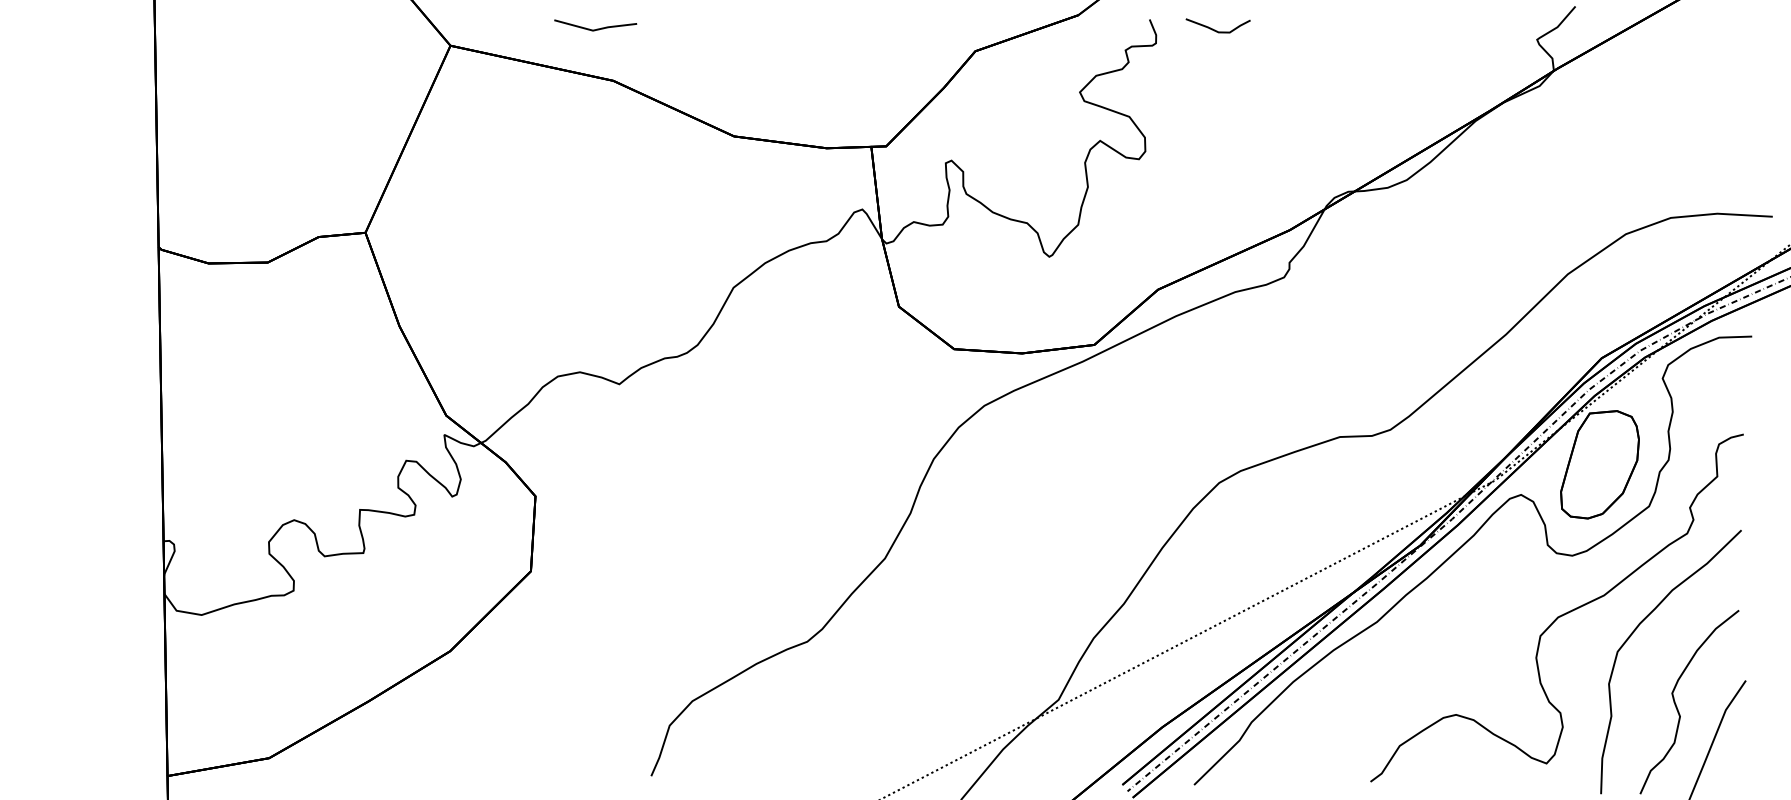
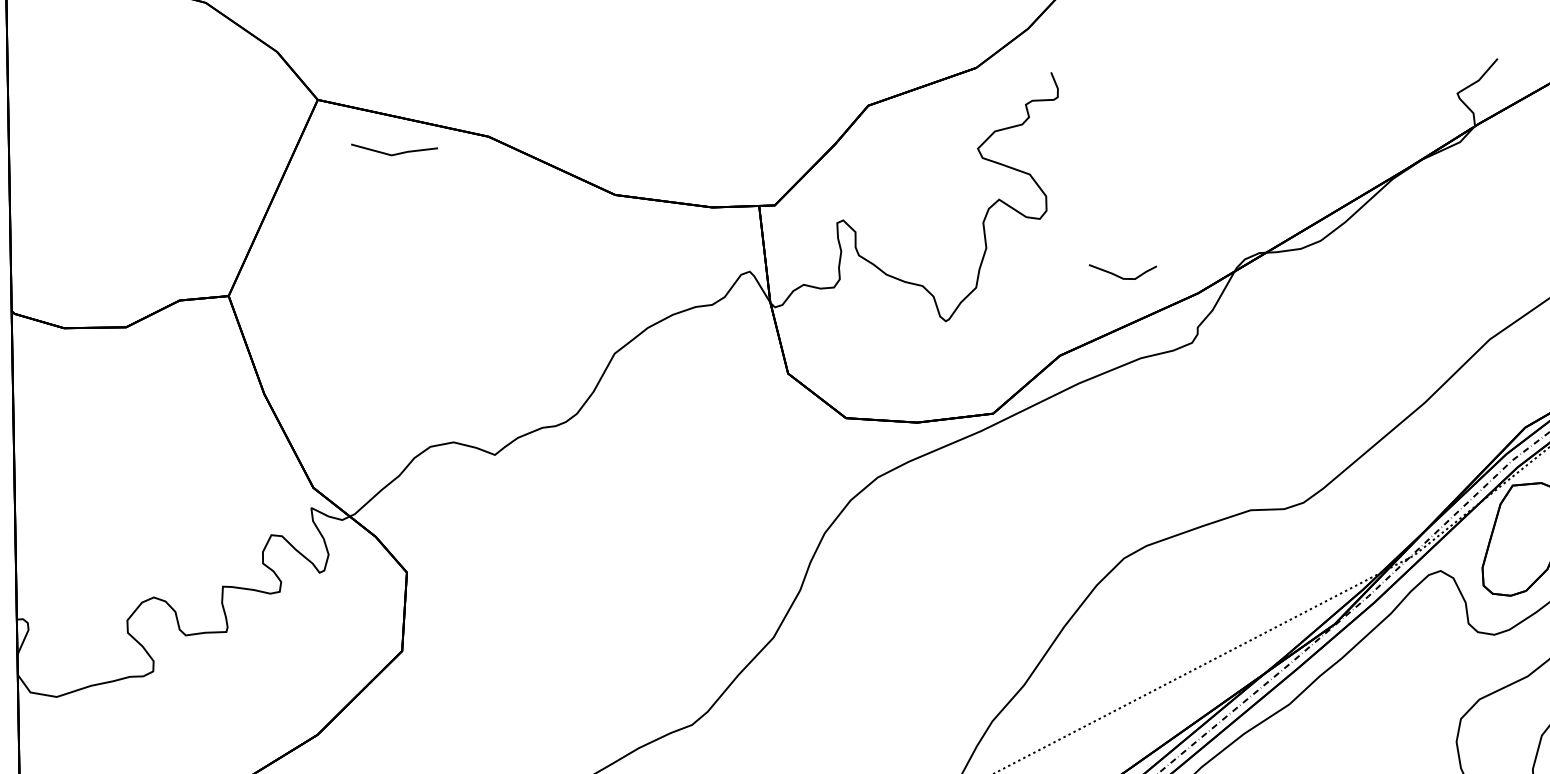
line: (597, 28) -> (396, 153), moved
curve: (1215, 29) -> (1120, 275), moved

